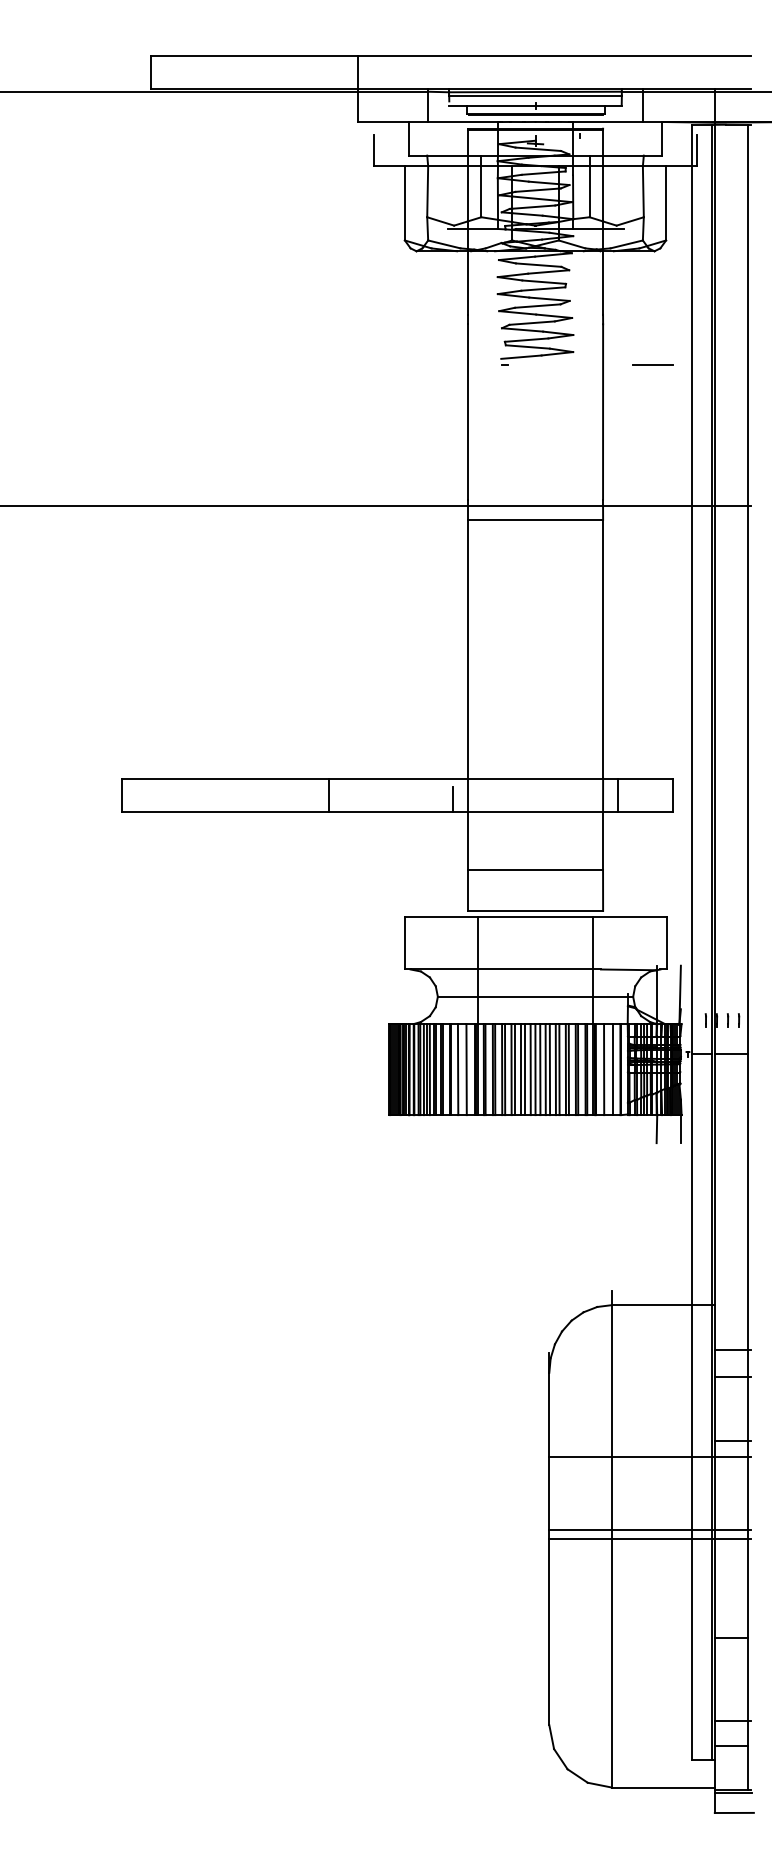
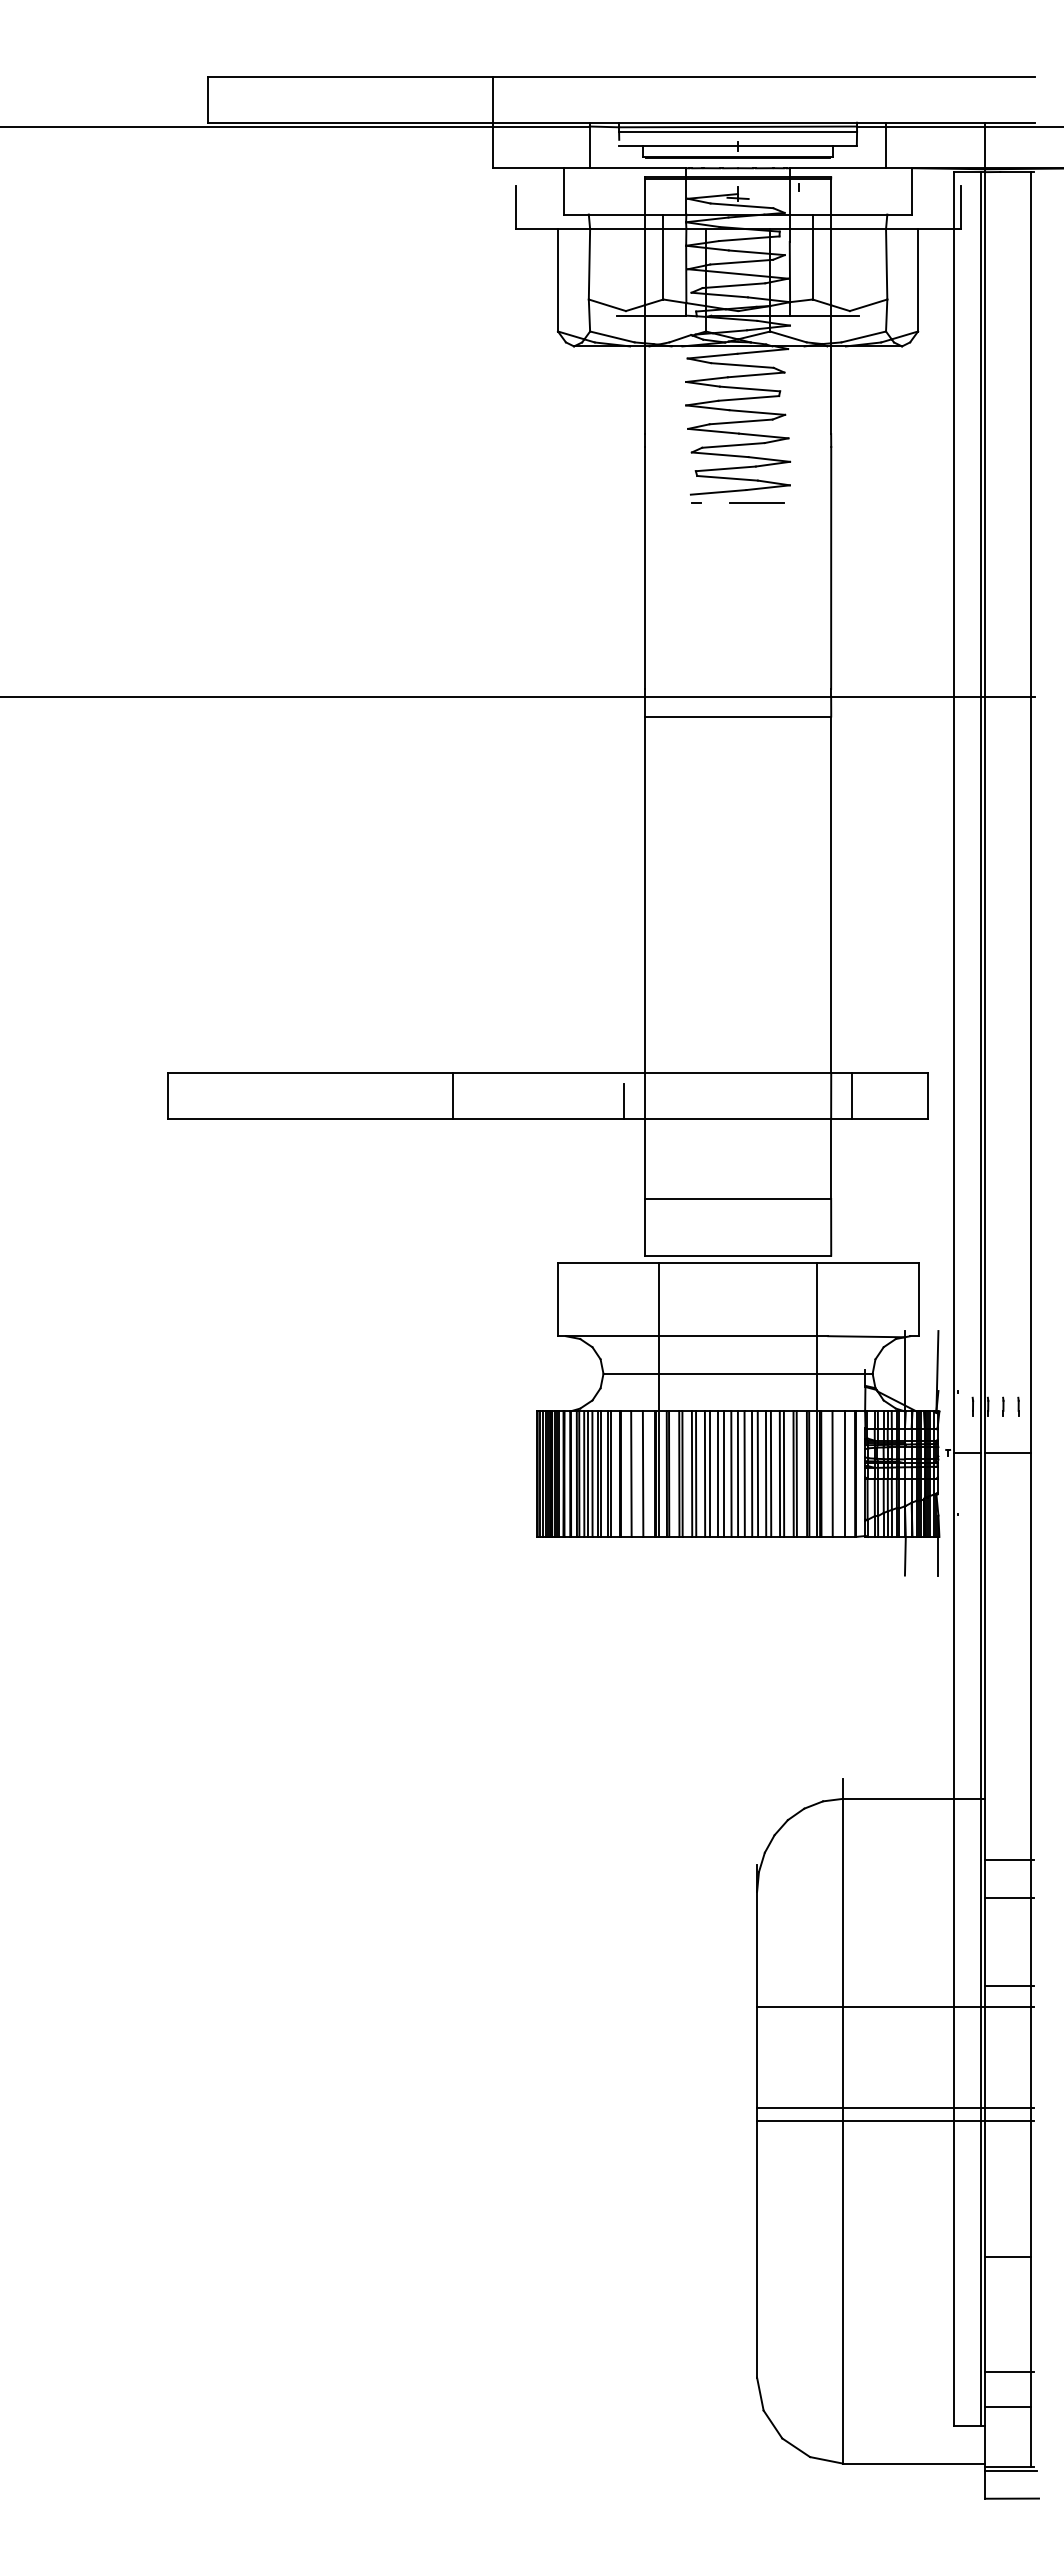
line: (652, 364) -> (756, 502), moved

